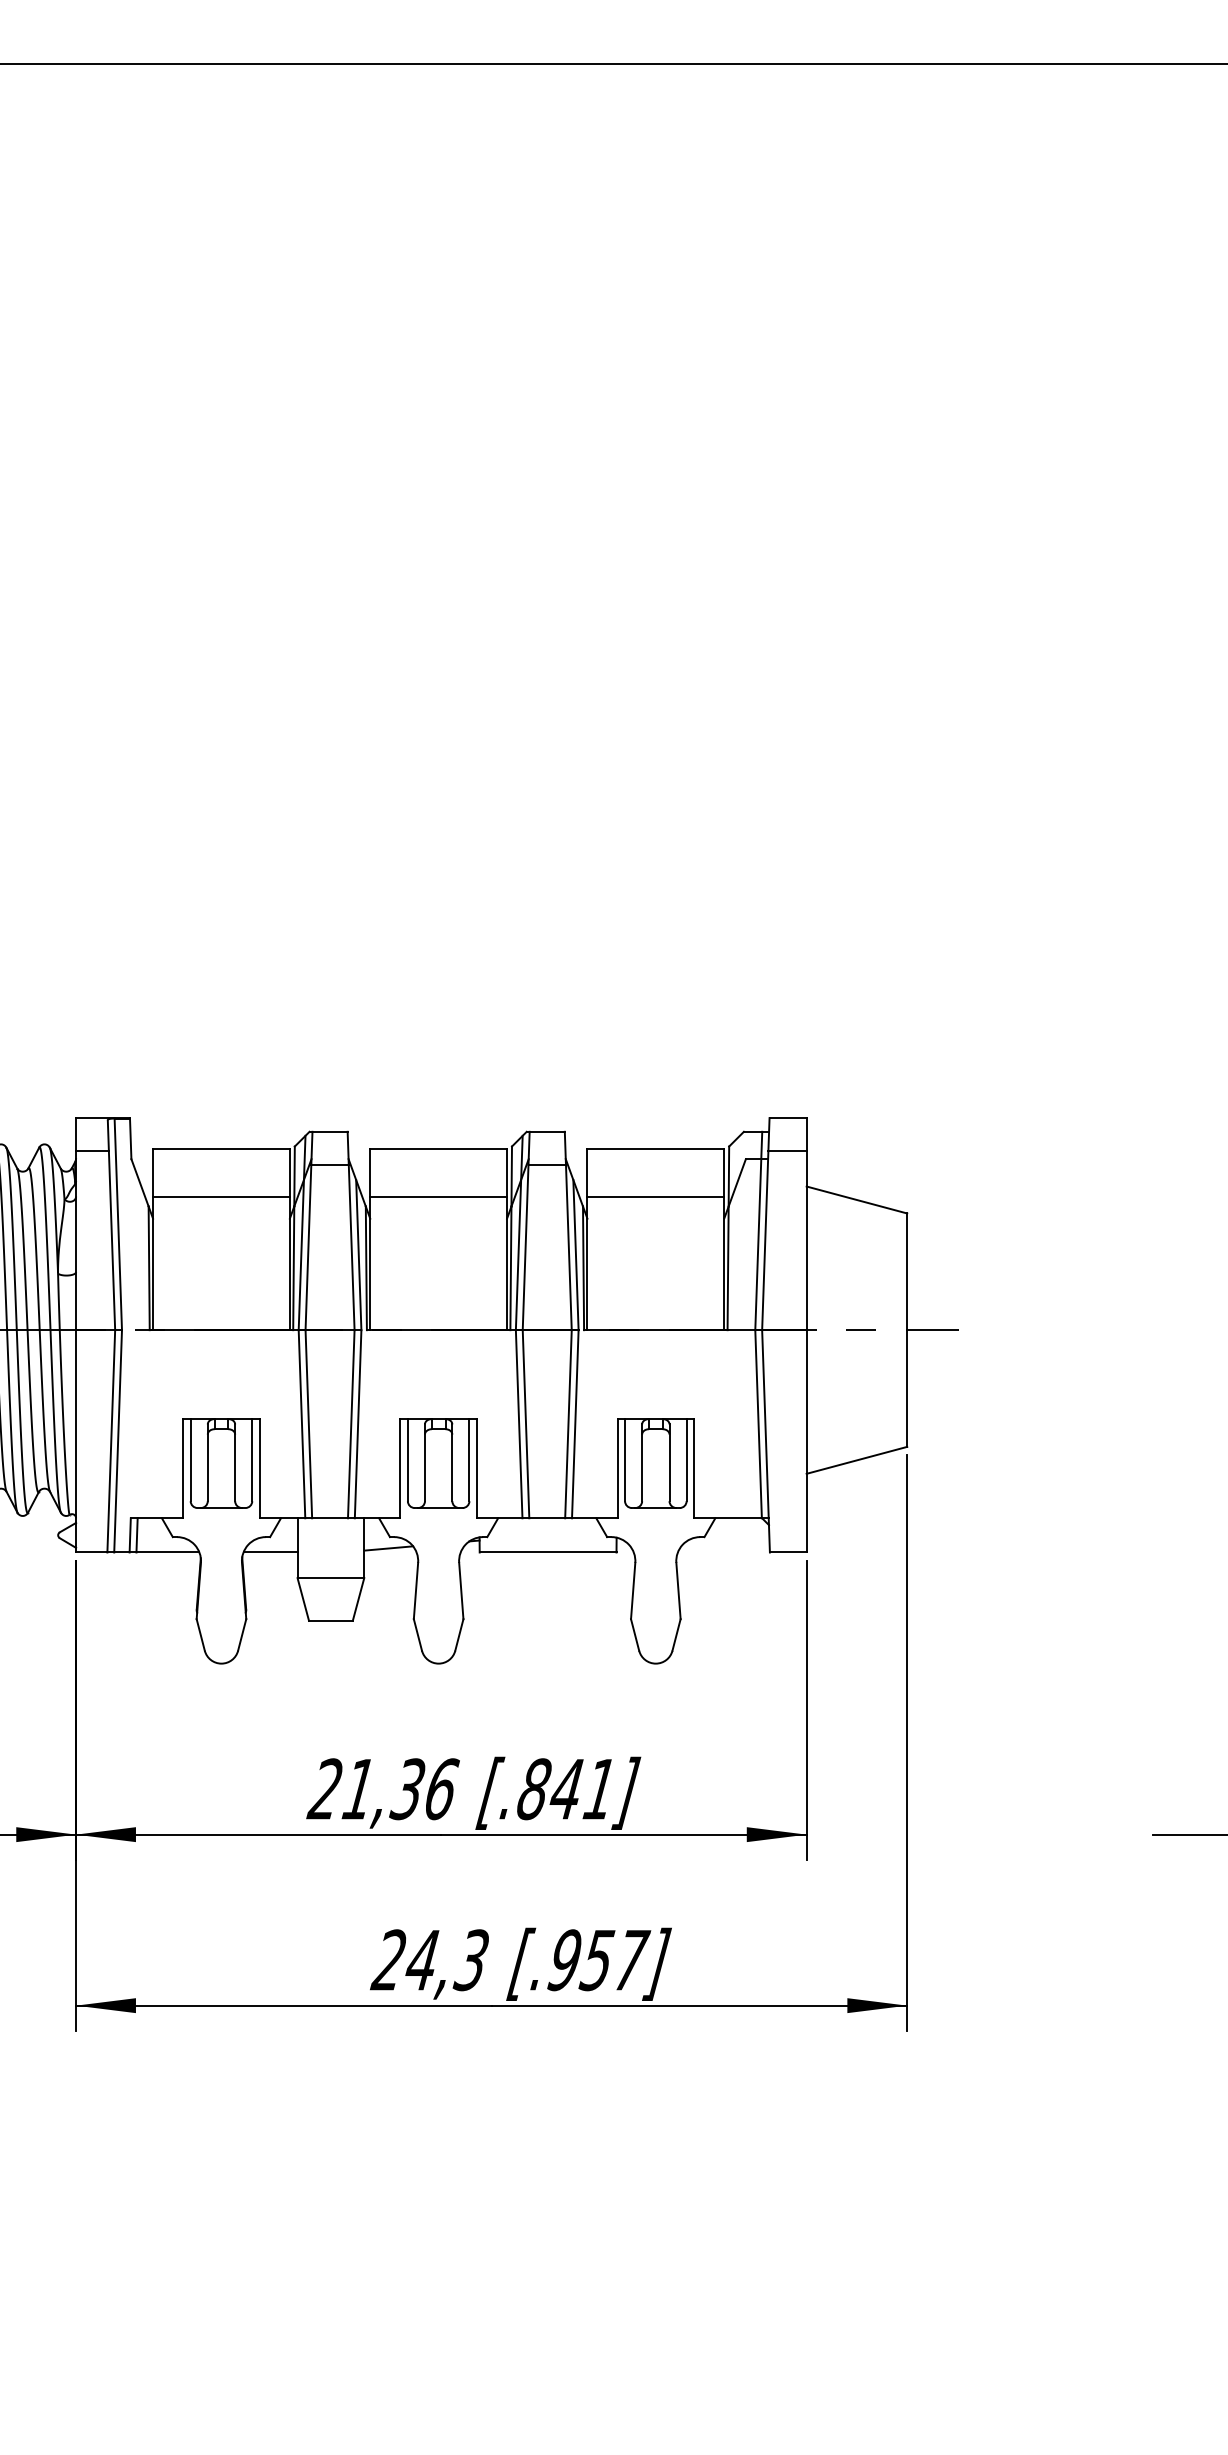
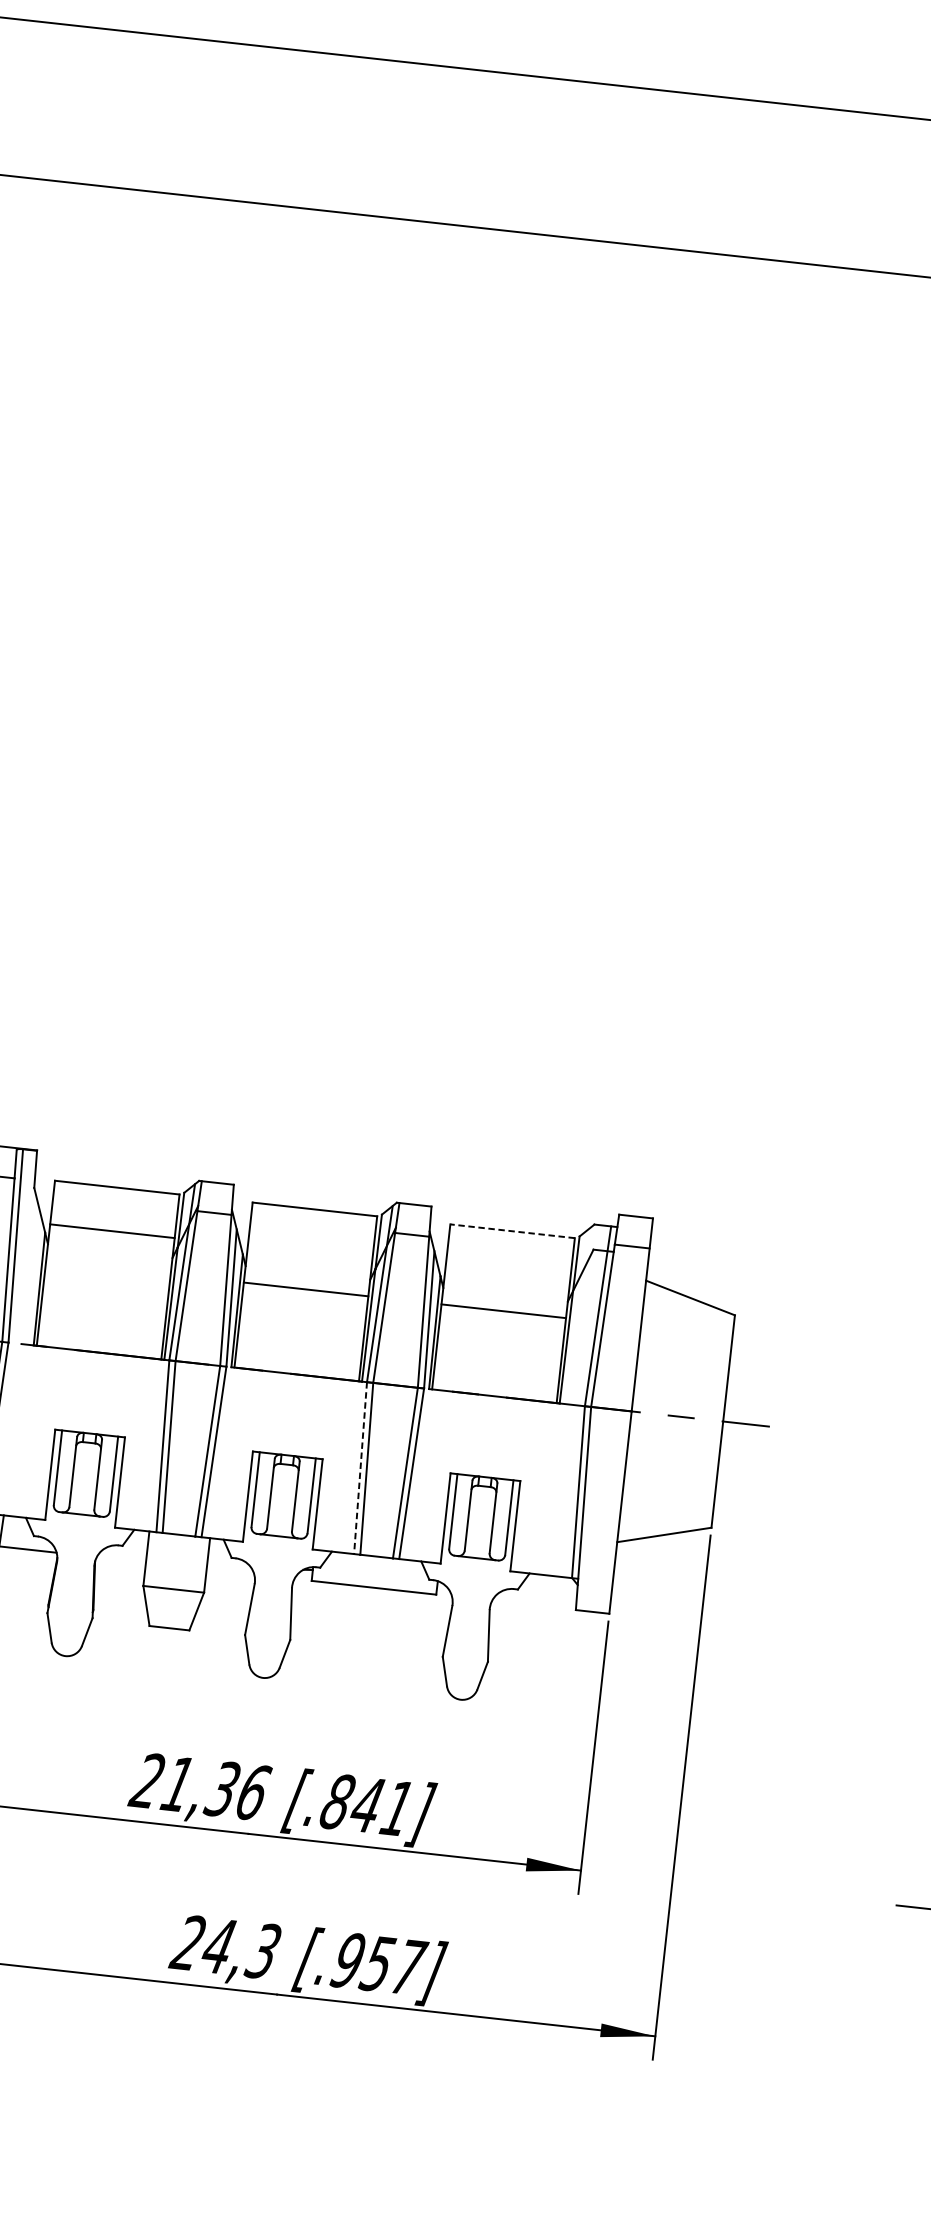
line: (655, 1148) -> (512, 1230), solid -> dashed
line: (438, 1196) -> (306, 1289), moved
line: (655, 1196) -> (503, 1310), moved
line: (519, 1424) -> (360, 1468), solid -> dashed
line: (388, 1548) -> (229, 1568), removed
line: (270, 1552) -> (121, 1559), removed

